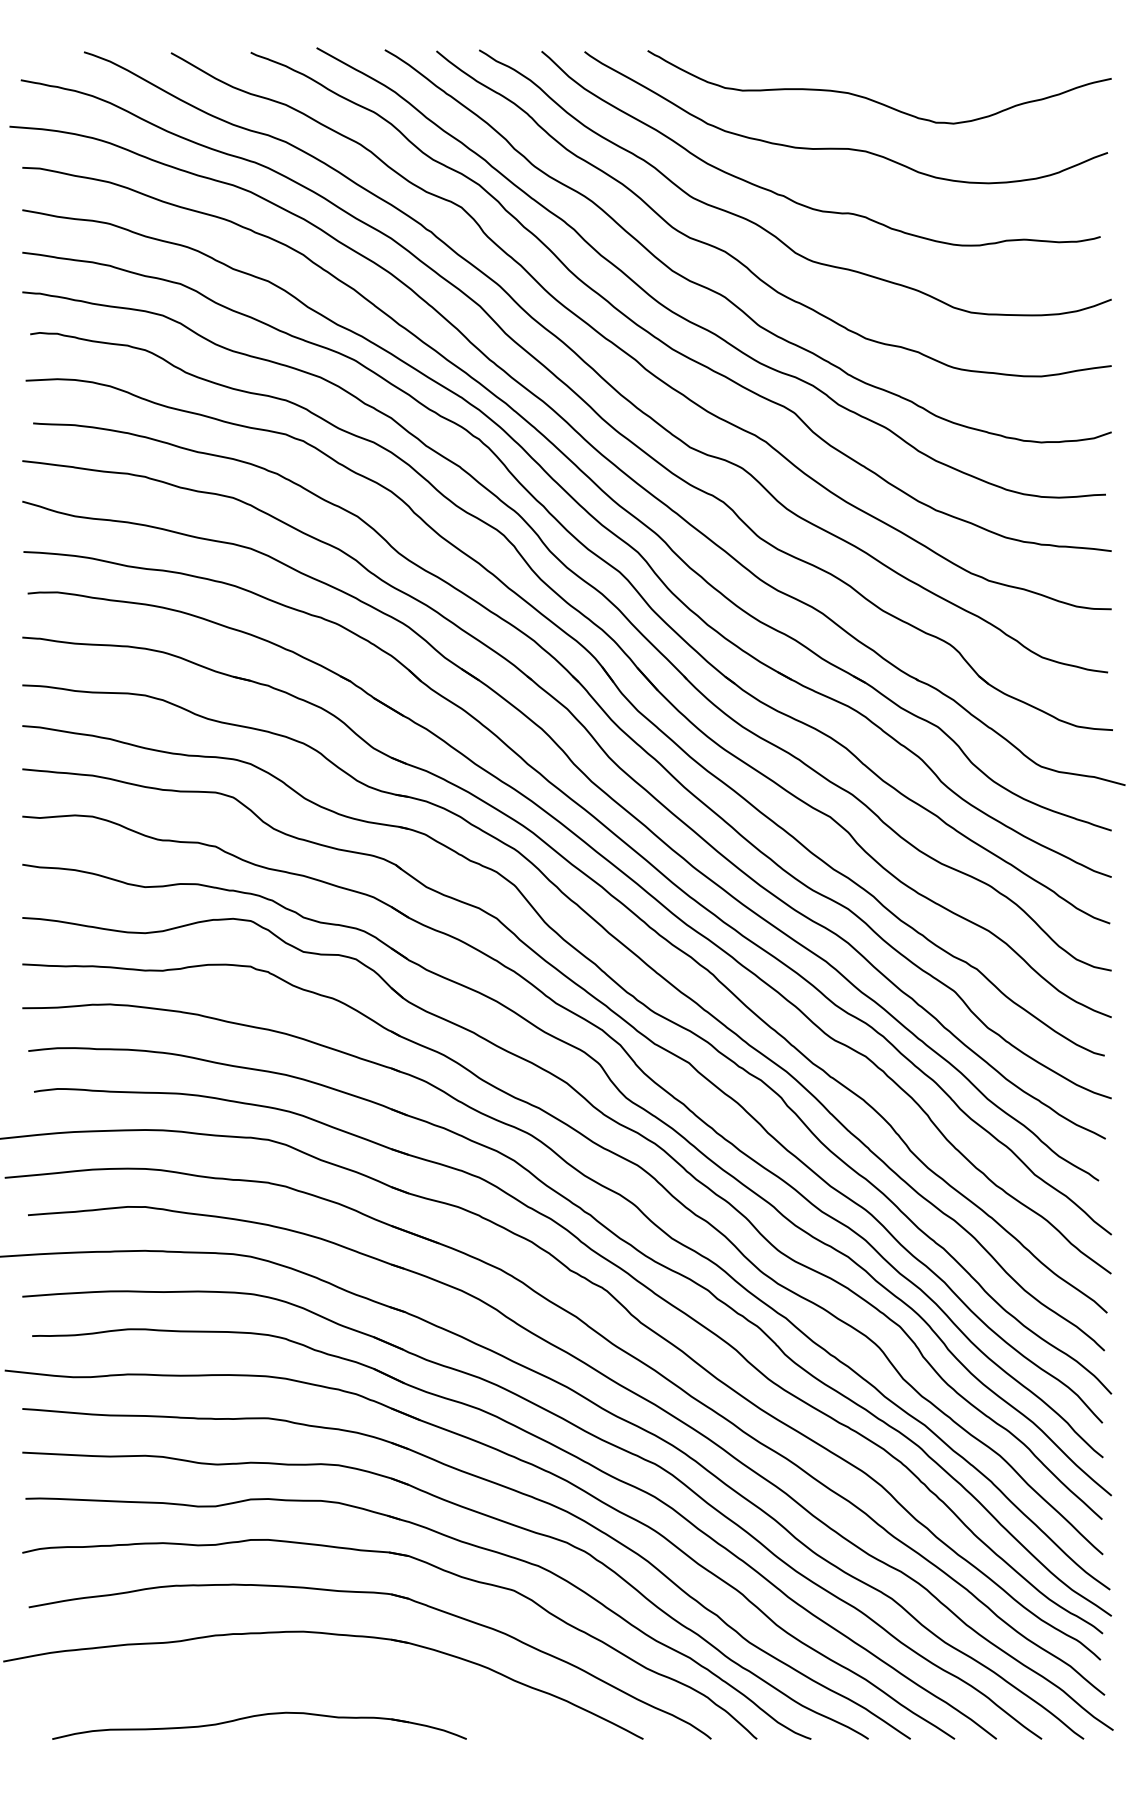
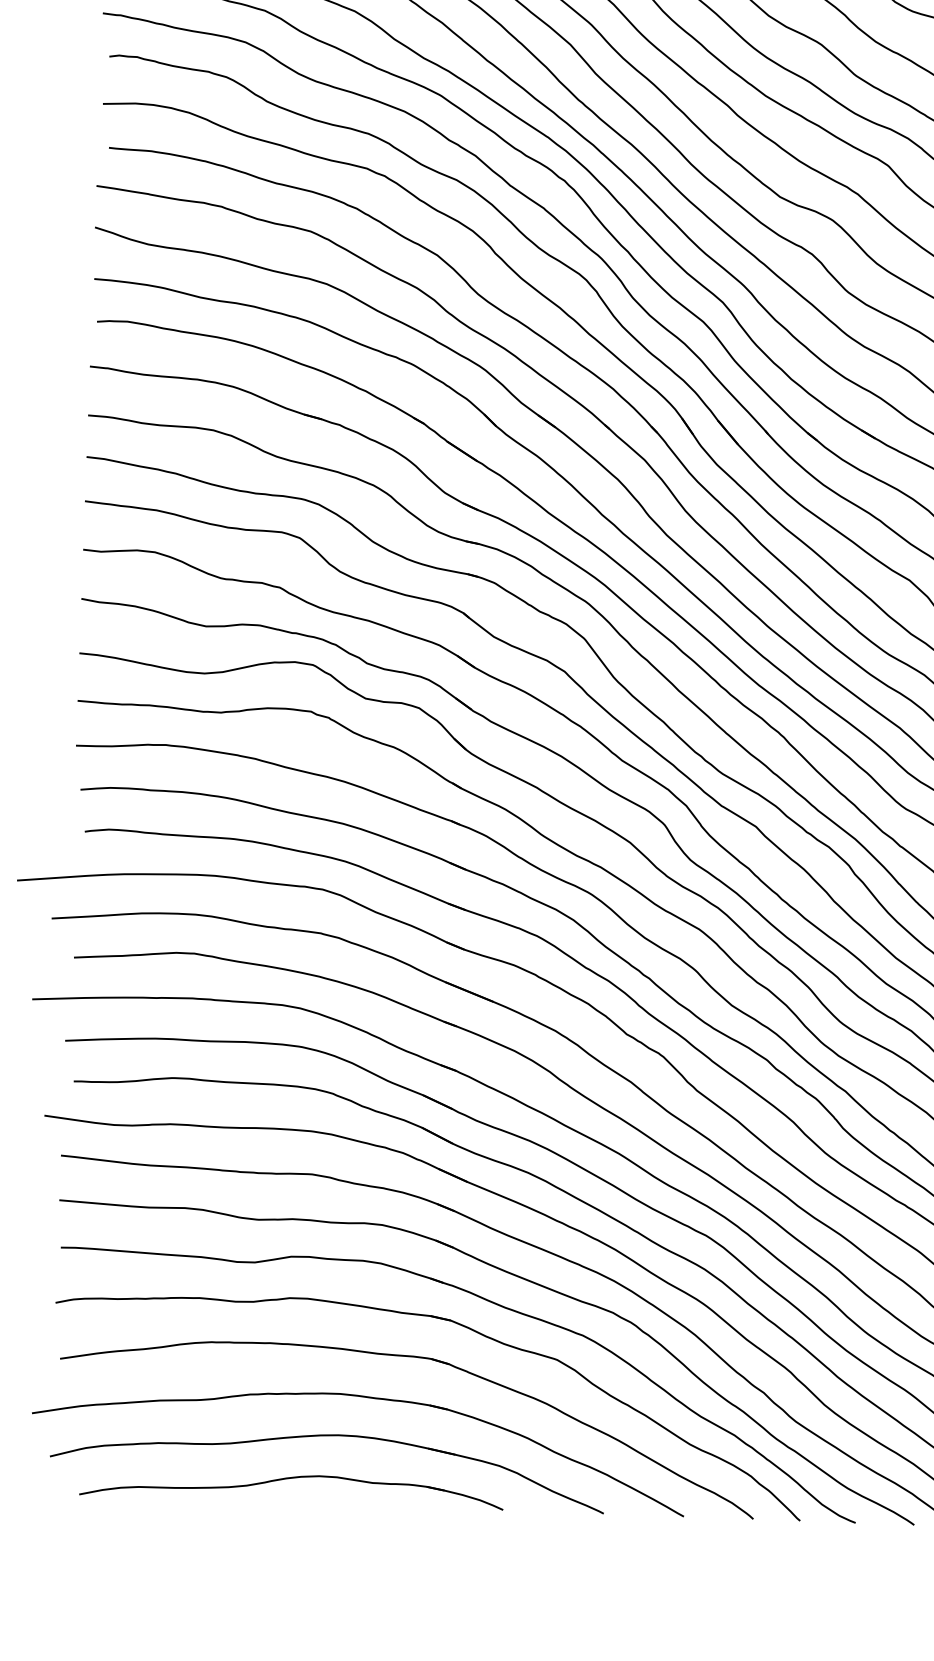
part: (293, 1673) -> (328, 1436), added

